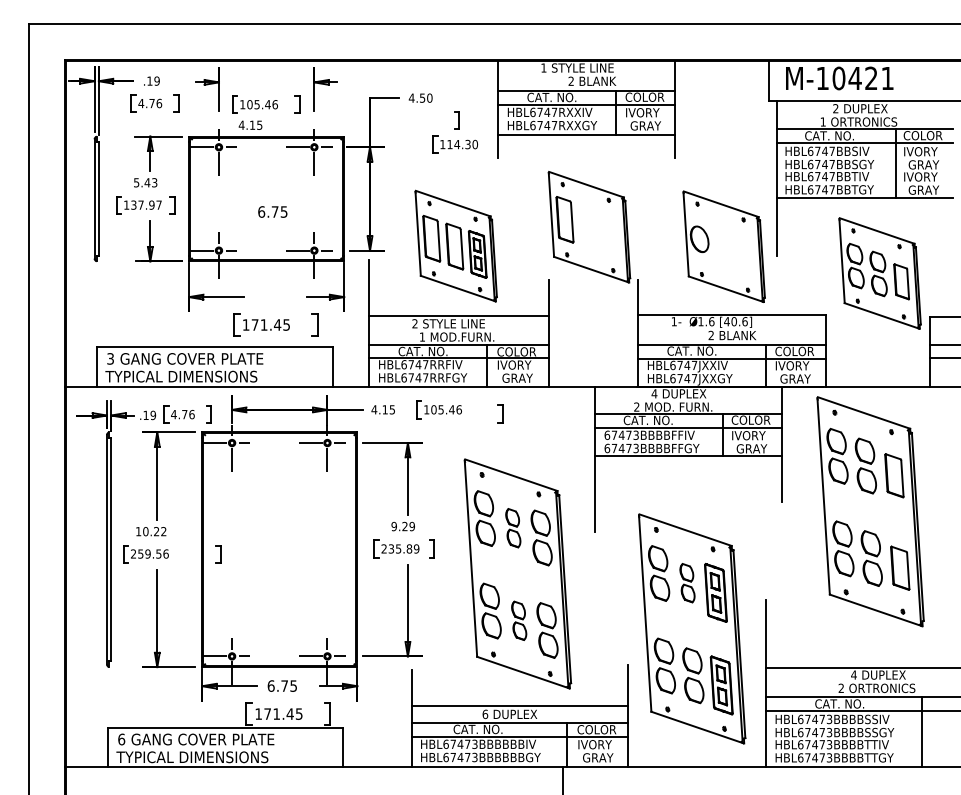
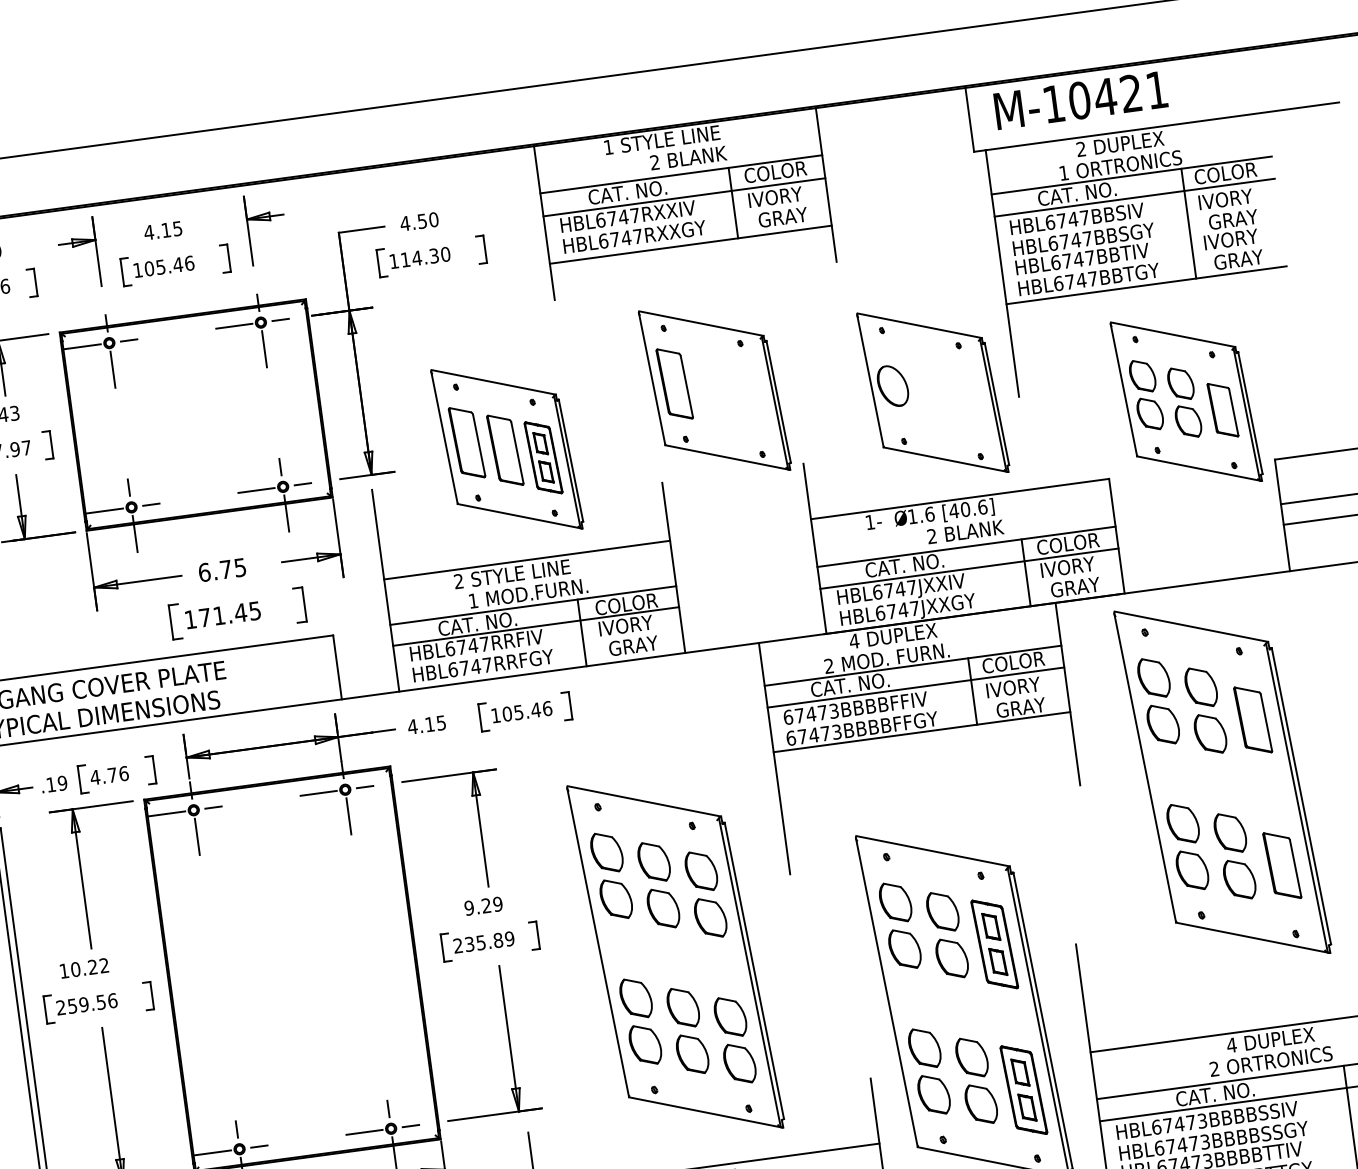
text: (250, 124) -> (162, 229), moved
part: (454, 144) -> (412, 258), moved
text: (272, 211) -> (221, 569), moved
part: (500, 413) -> (566, 705), moved
part: (513, 527) -> (659, 883), size x1.43
part: (218, 554) -> (148, 996), moved
part: (687, 582) -> (947, 933), size x1.43
part: (519, 620) -> (688, 1030), size x1.43

